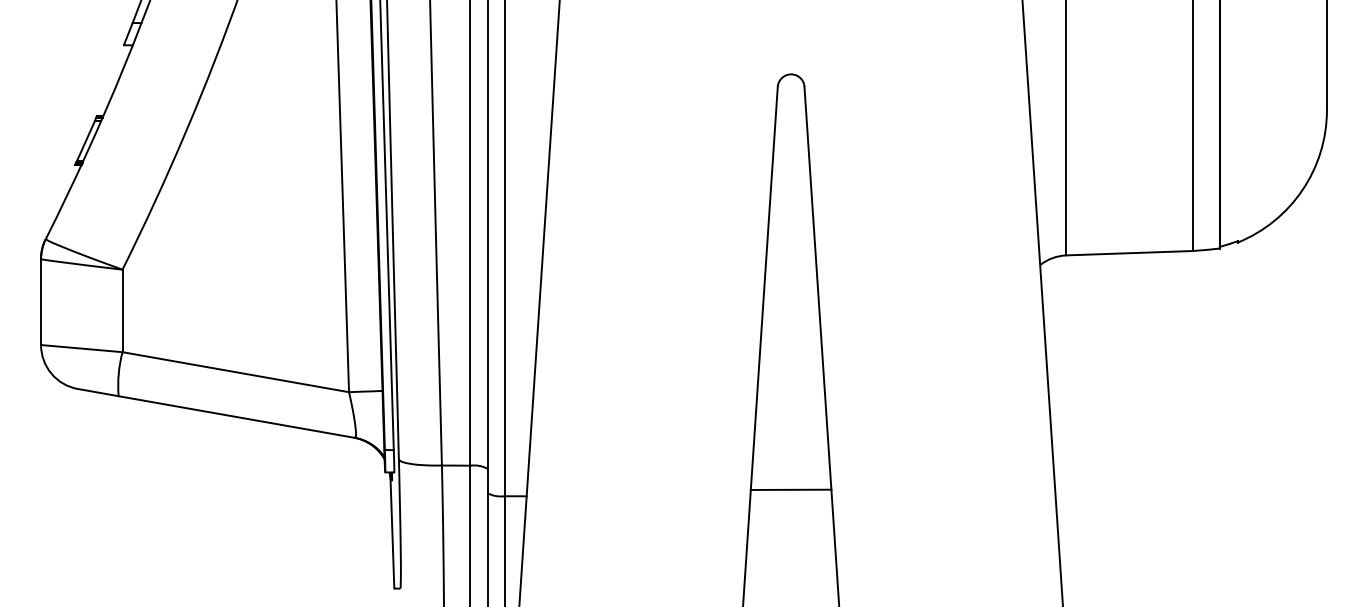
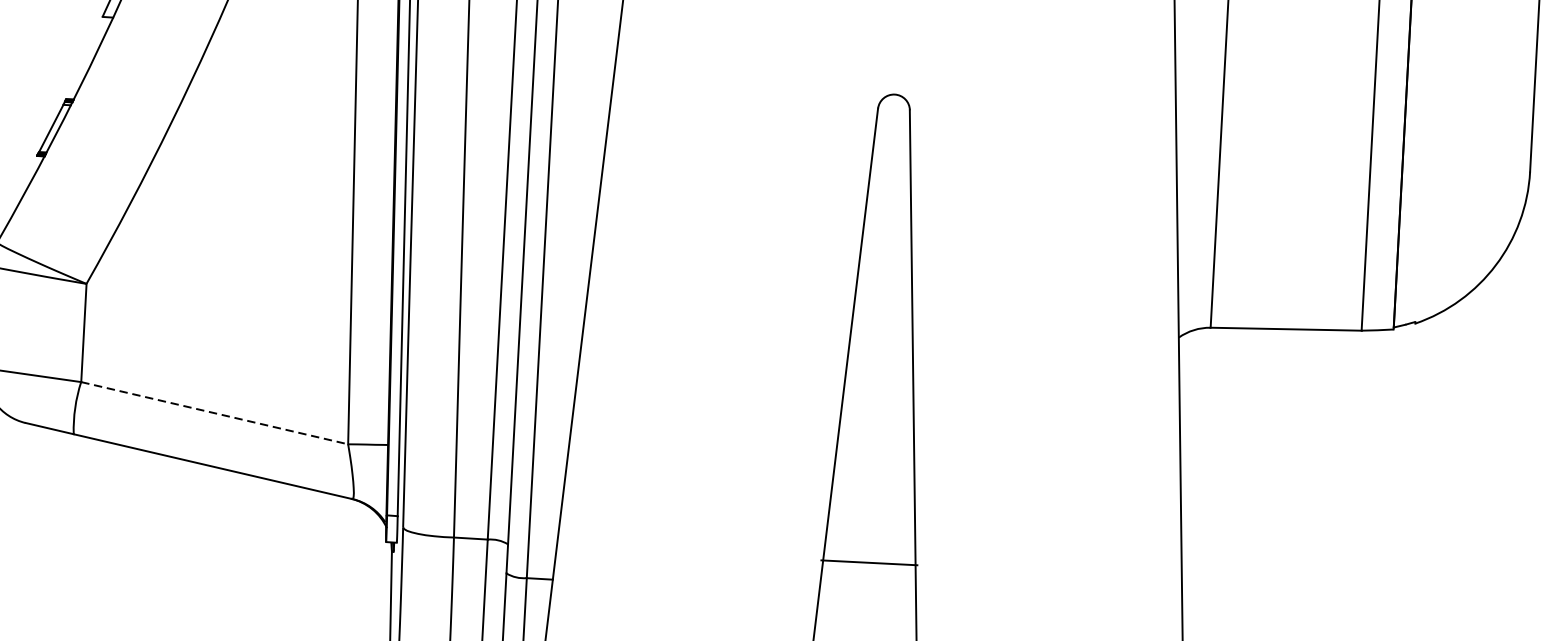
line: (235, 372) -> (214, 413), solid -> dashed
line: (790, 489) -> (868, 562), moved

